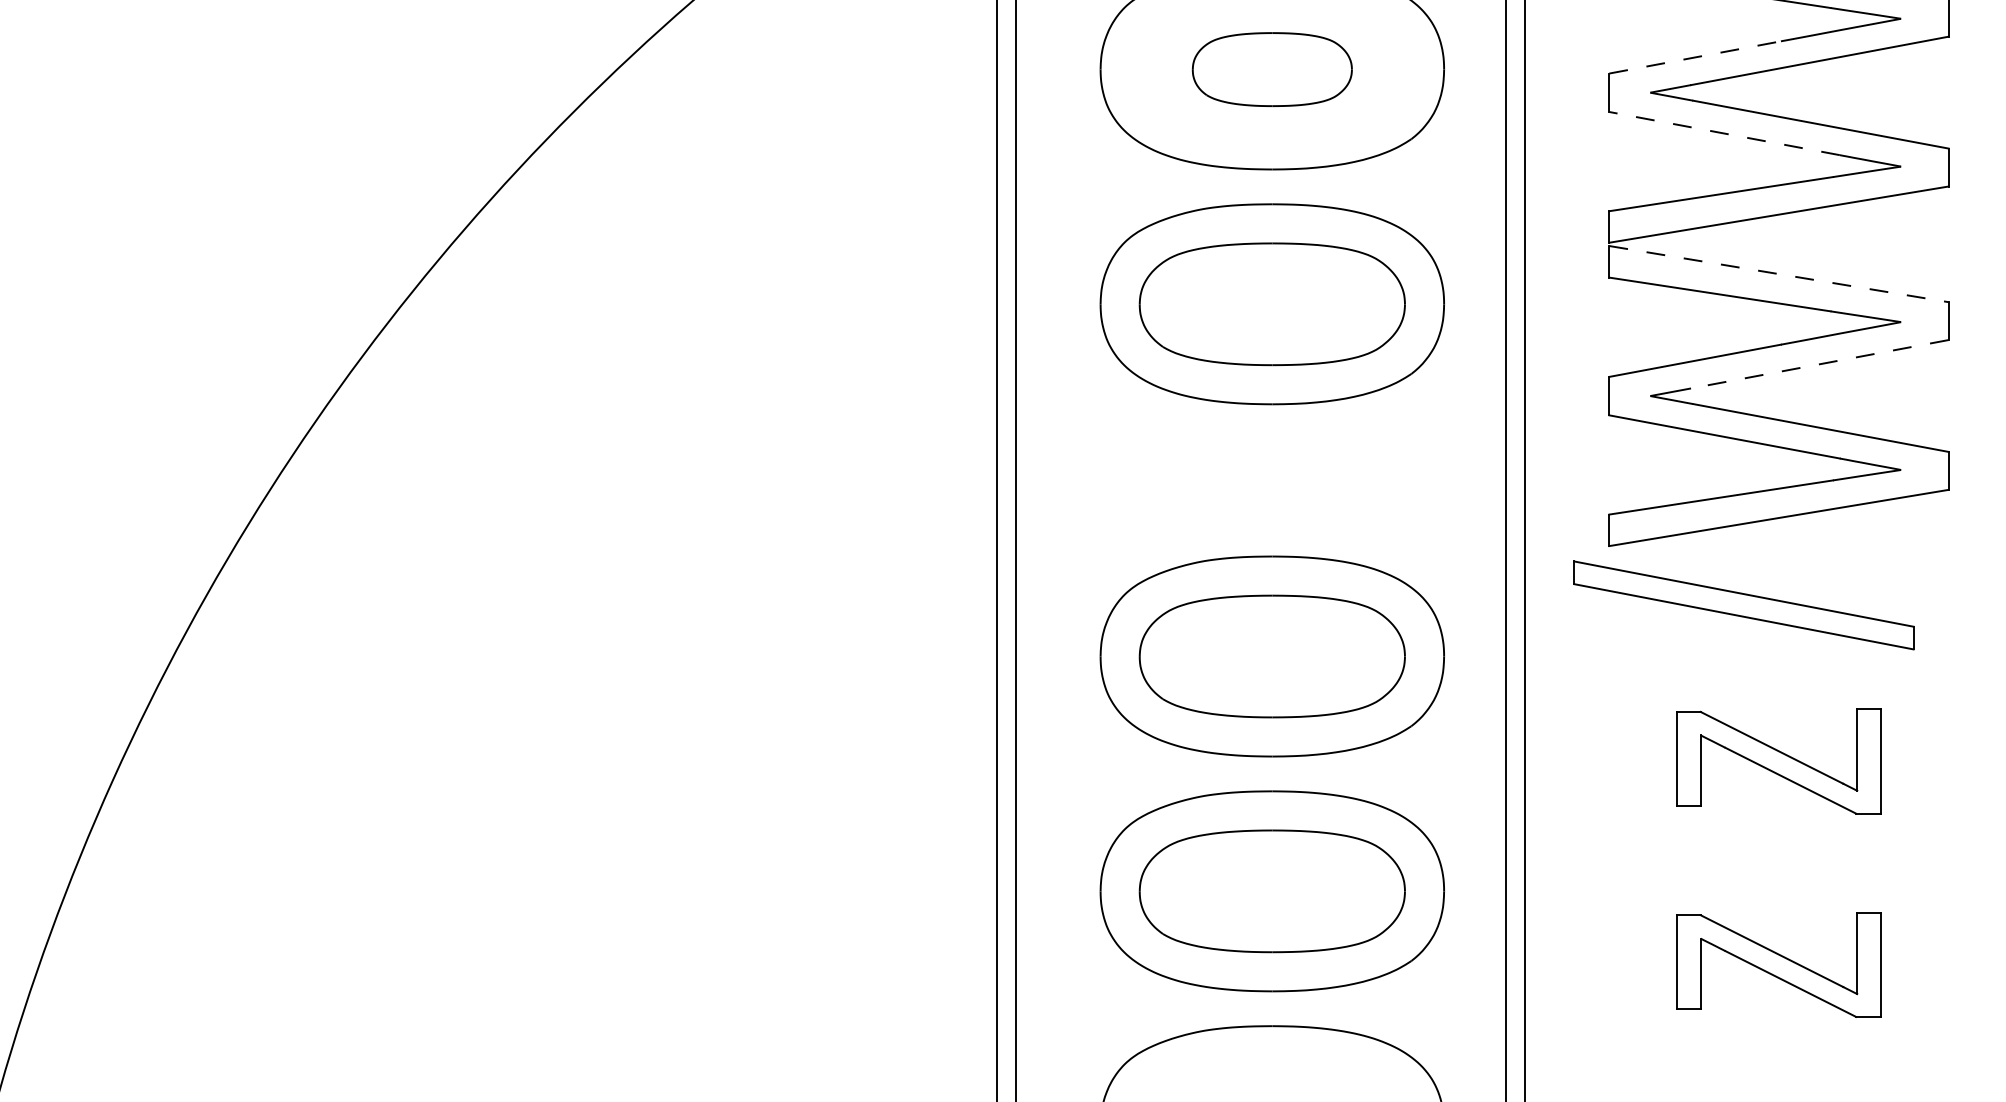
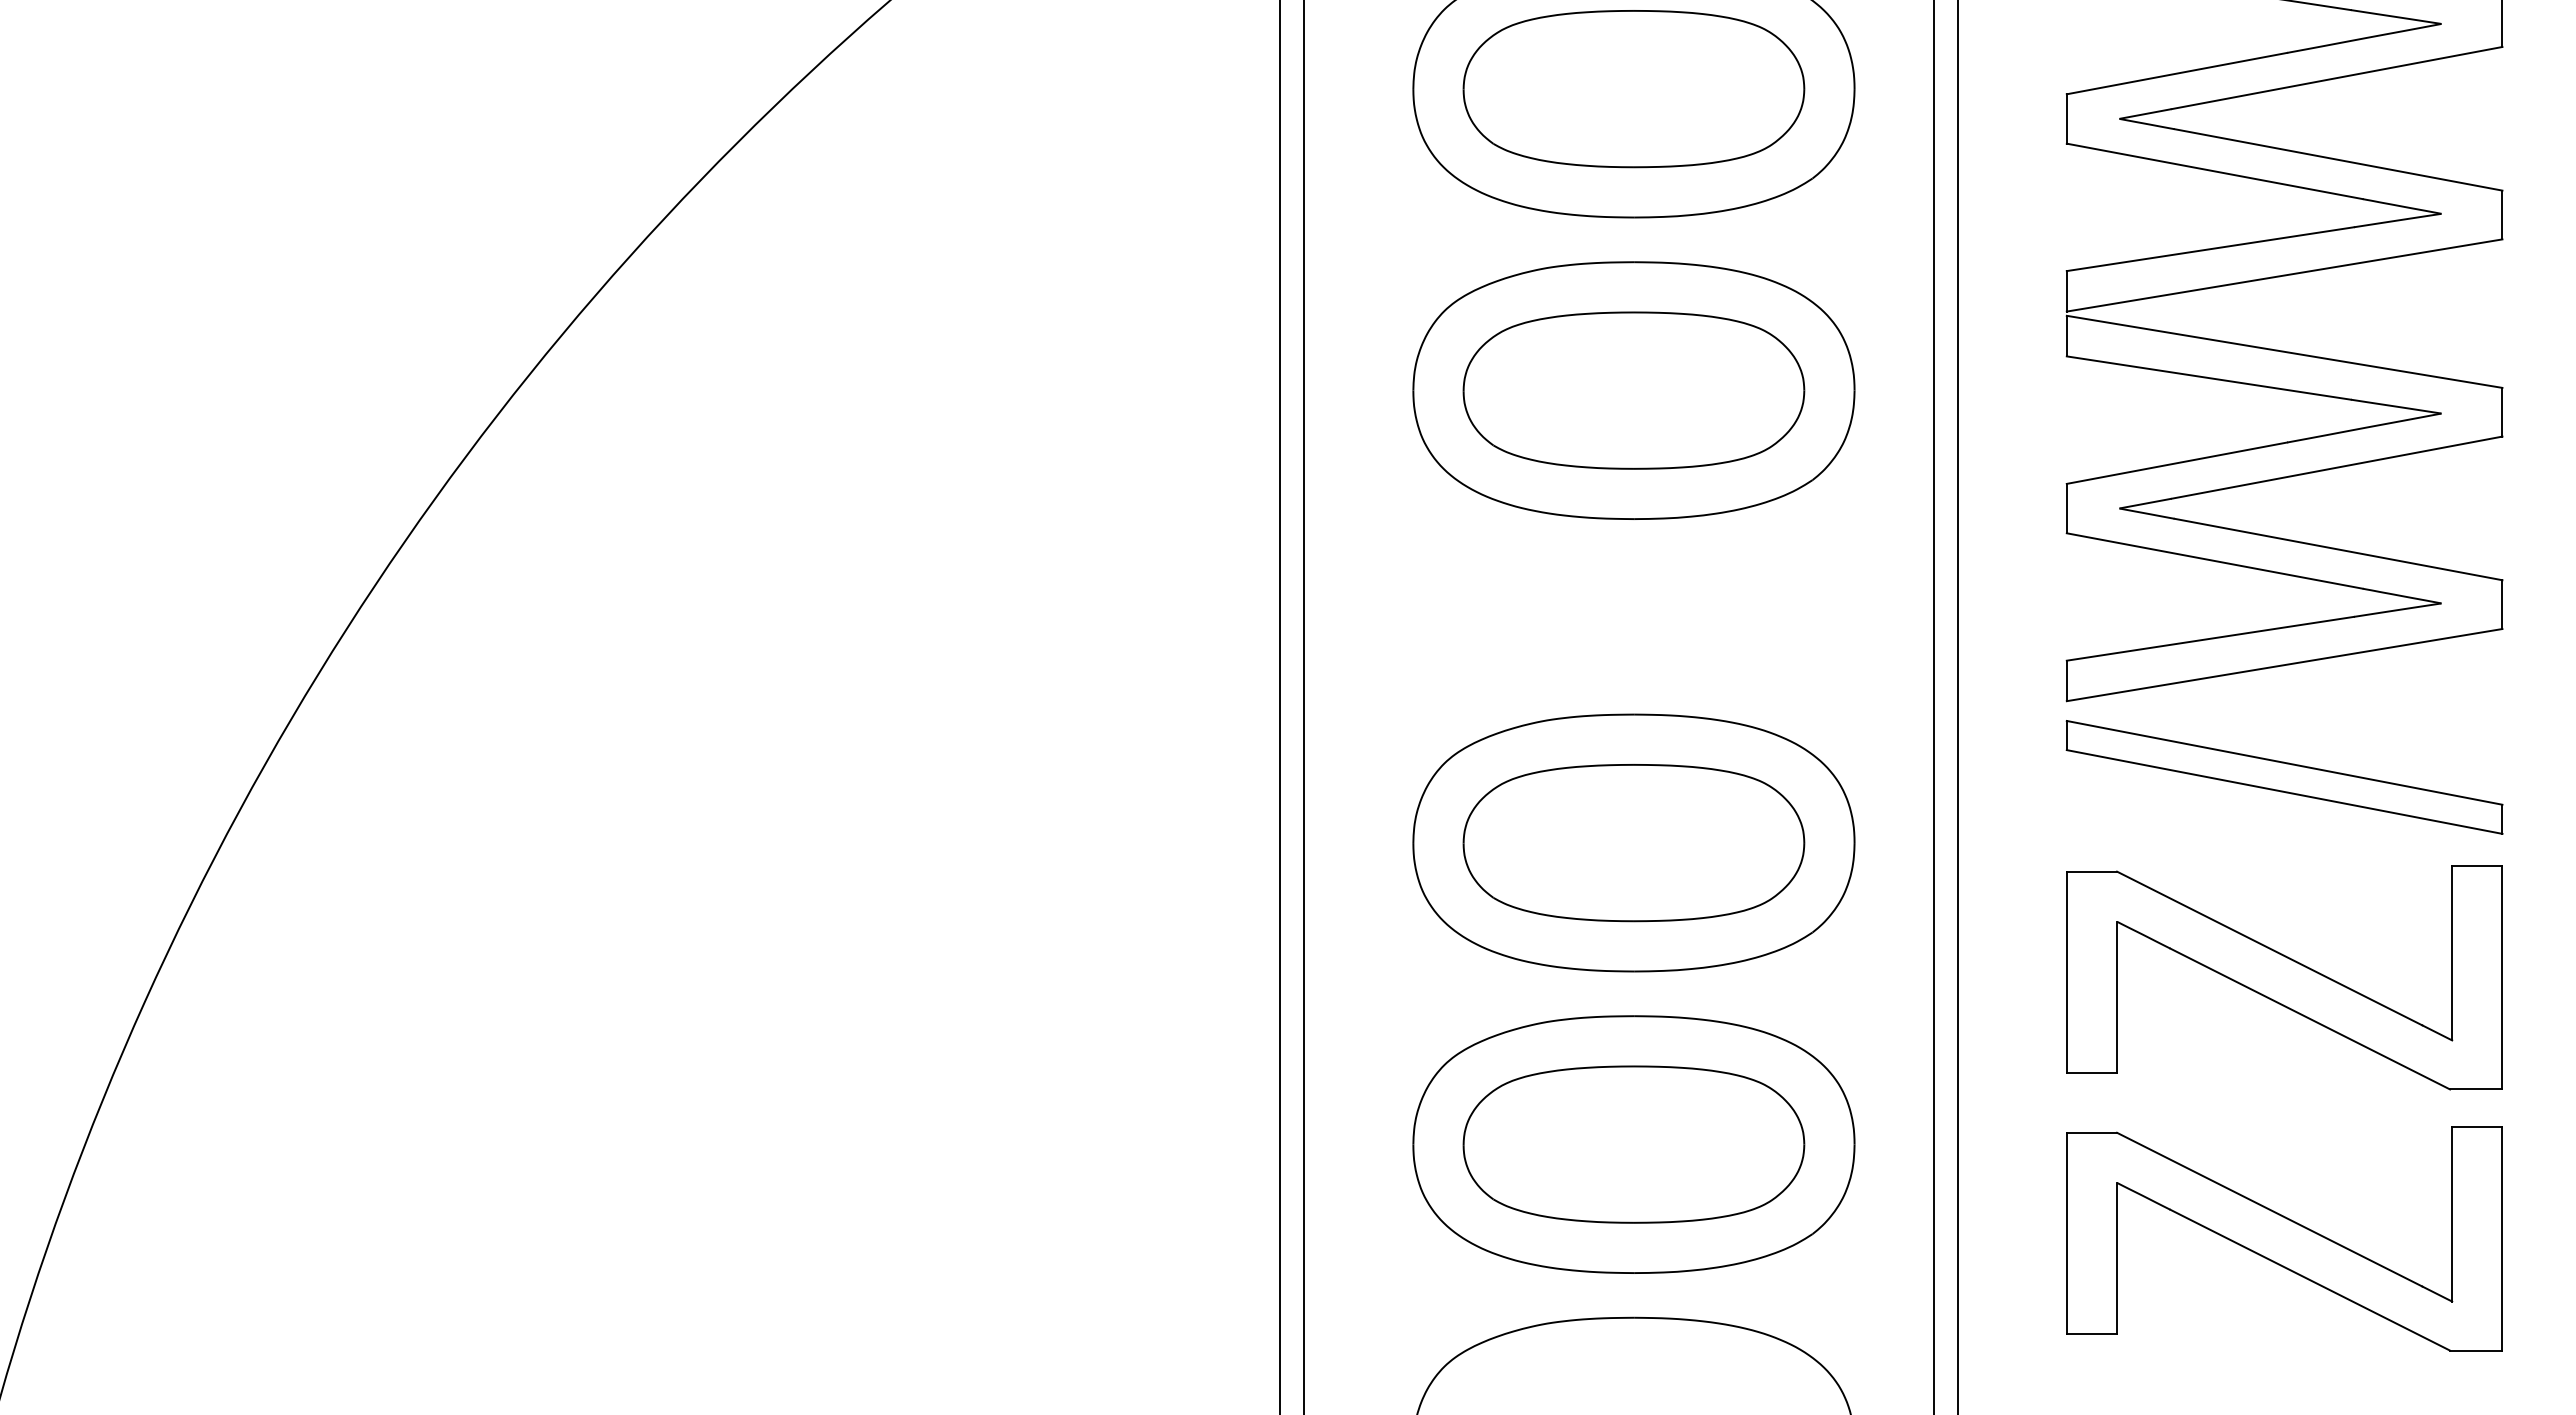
line: (1695, 57) -> (2177, 73), dashed -> solid
part: (1272, 69) -> (1633, 89), size x1.67
line: (1724, 133) -> (2214, 171), dashed -> solid
line: (1778, 273) -> (2284, 351), dashed -> solid
line: (1819, 364) -> (2336, 467), dashed -> solid
part: (1743, 605) -> (2284, 777), moved
part: (1778, 761) -> (2284, 977), size x1.67
part: (1778, 964) -> (2284, 1238), size x1.67

